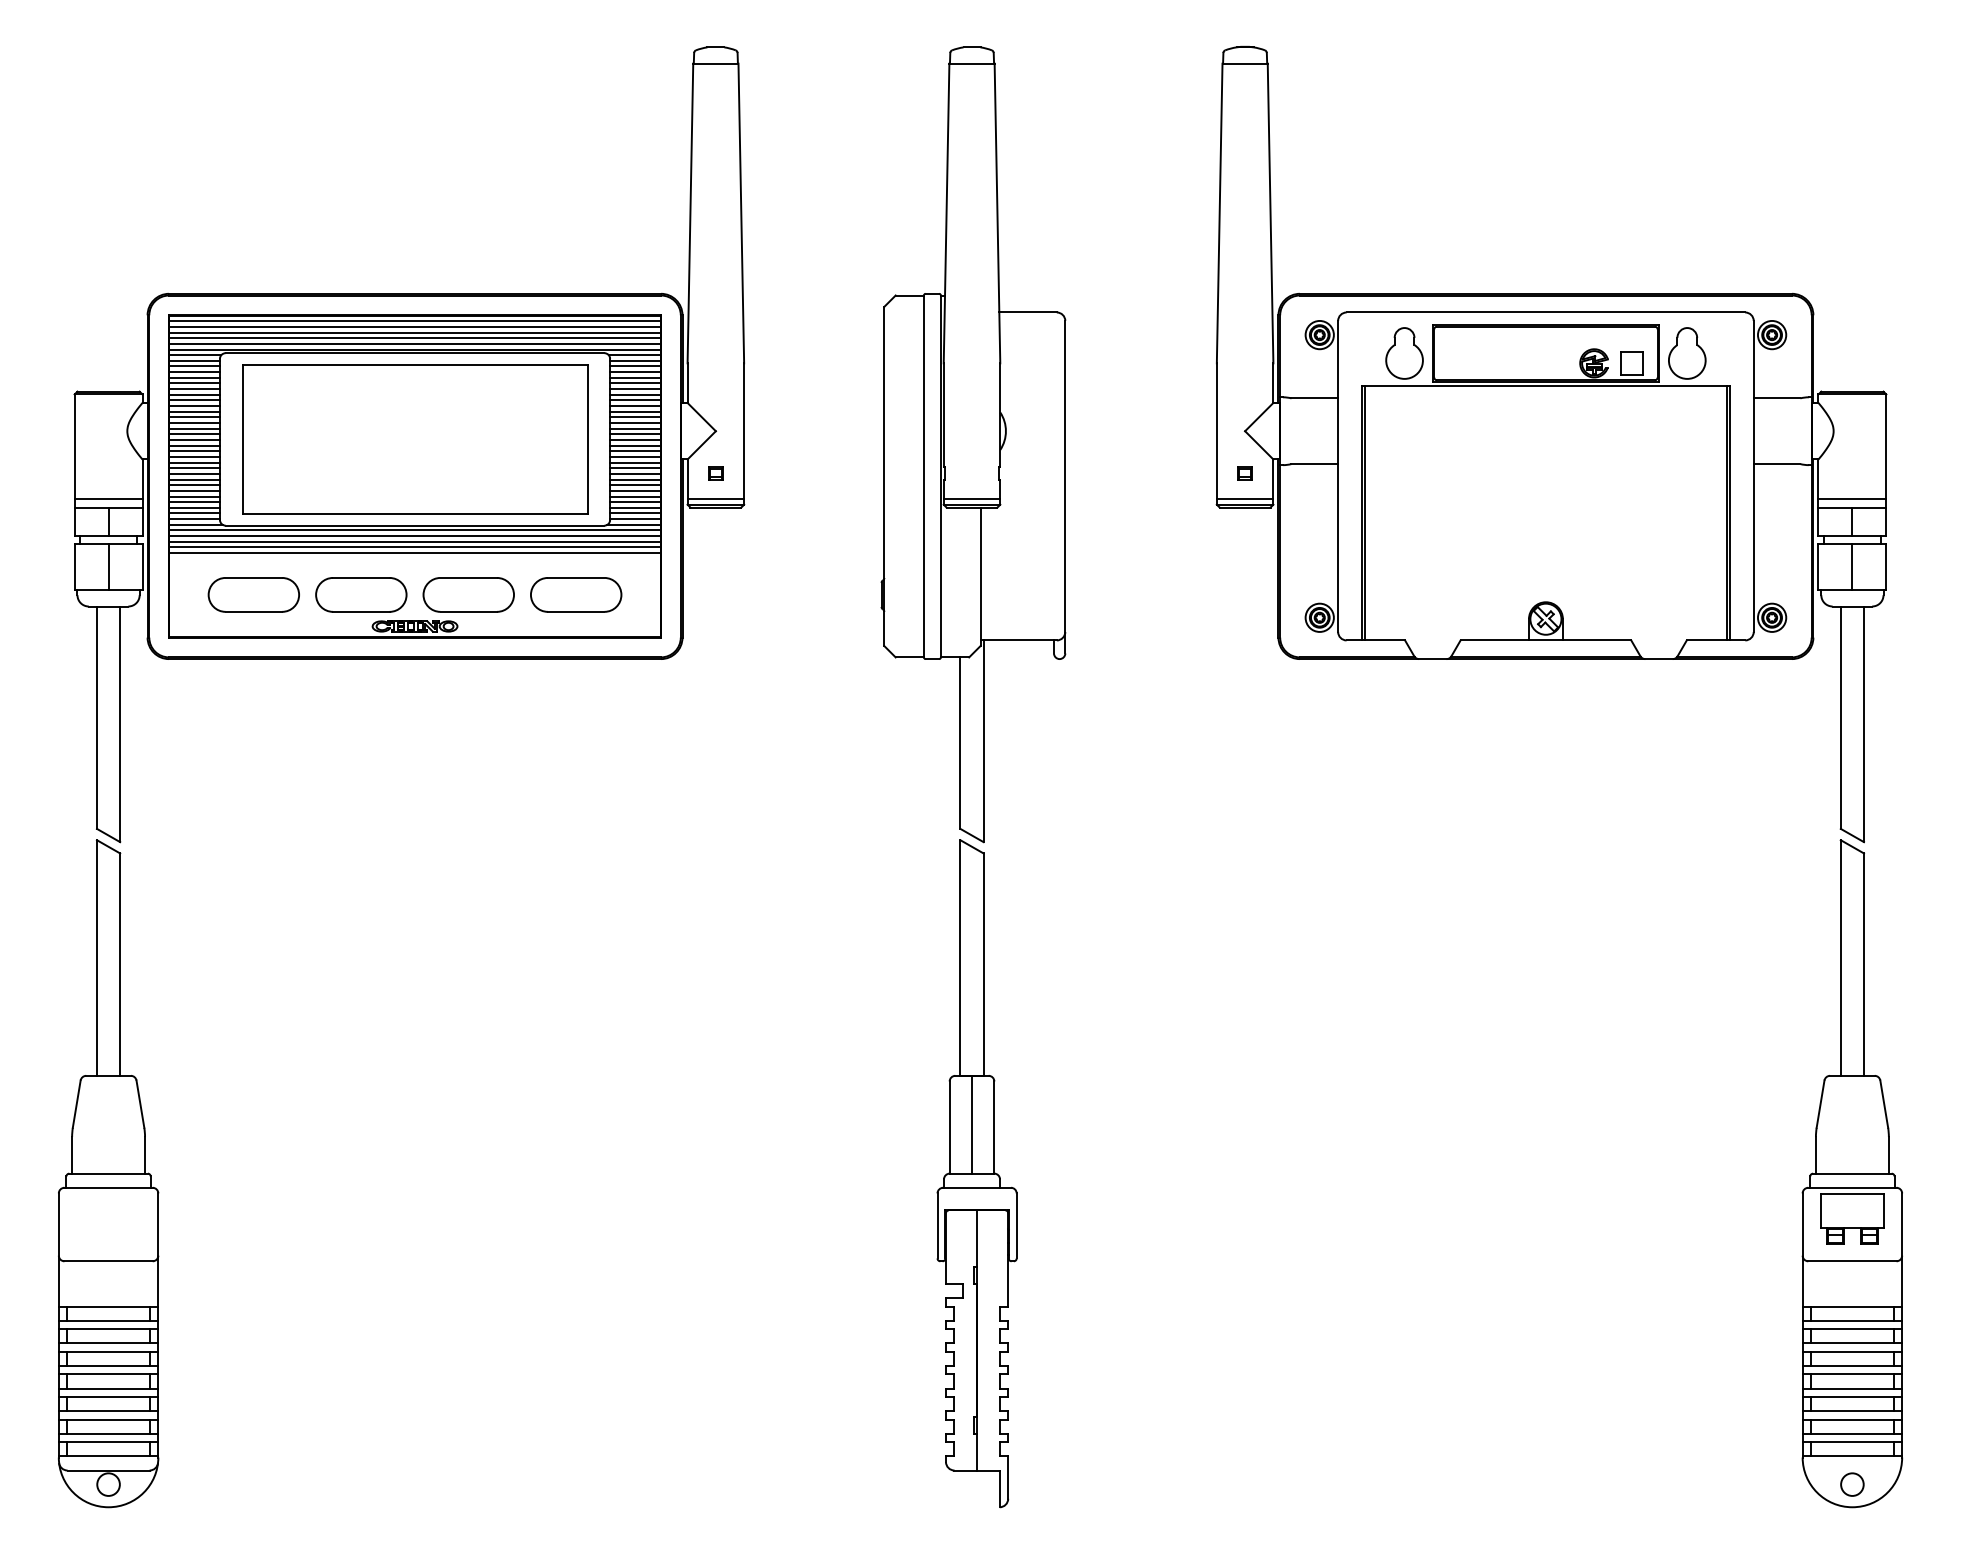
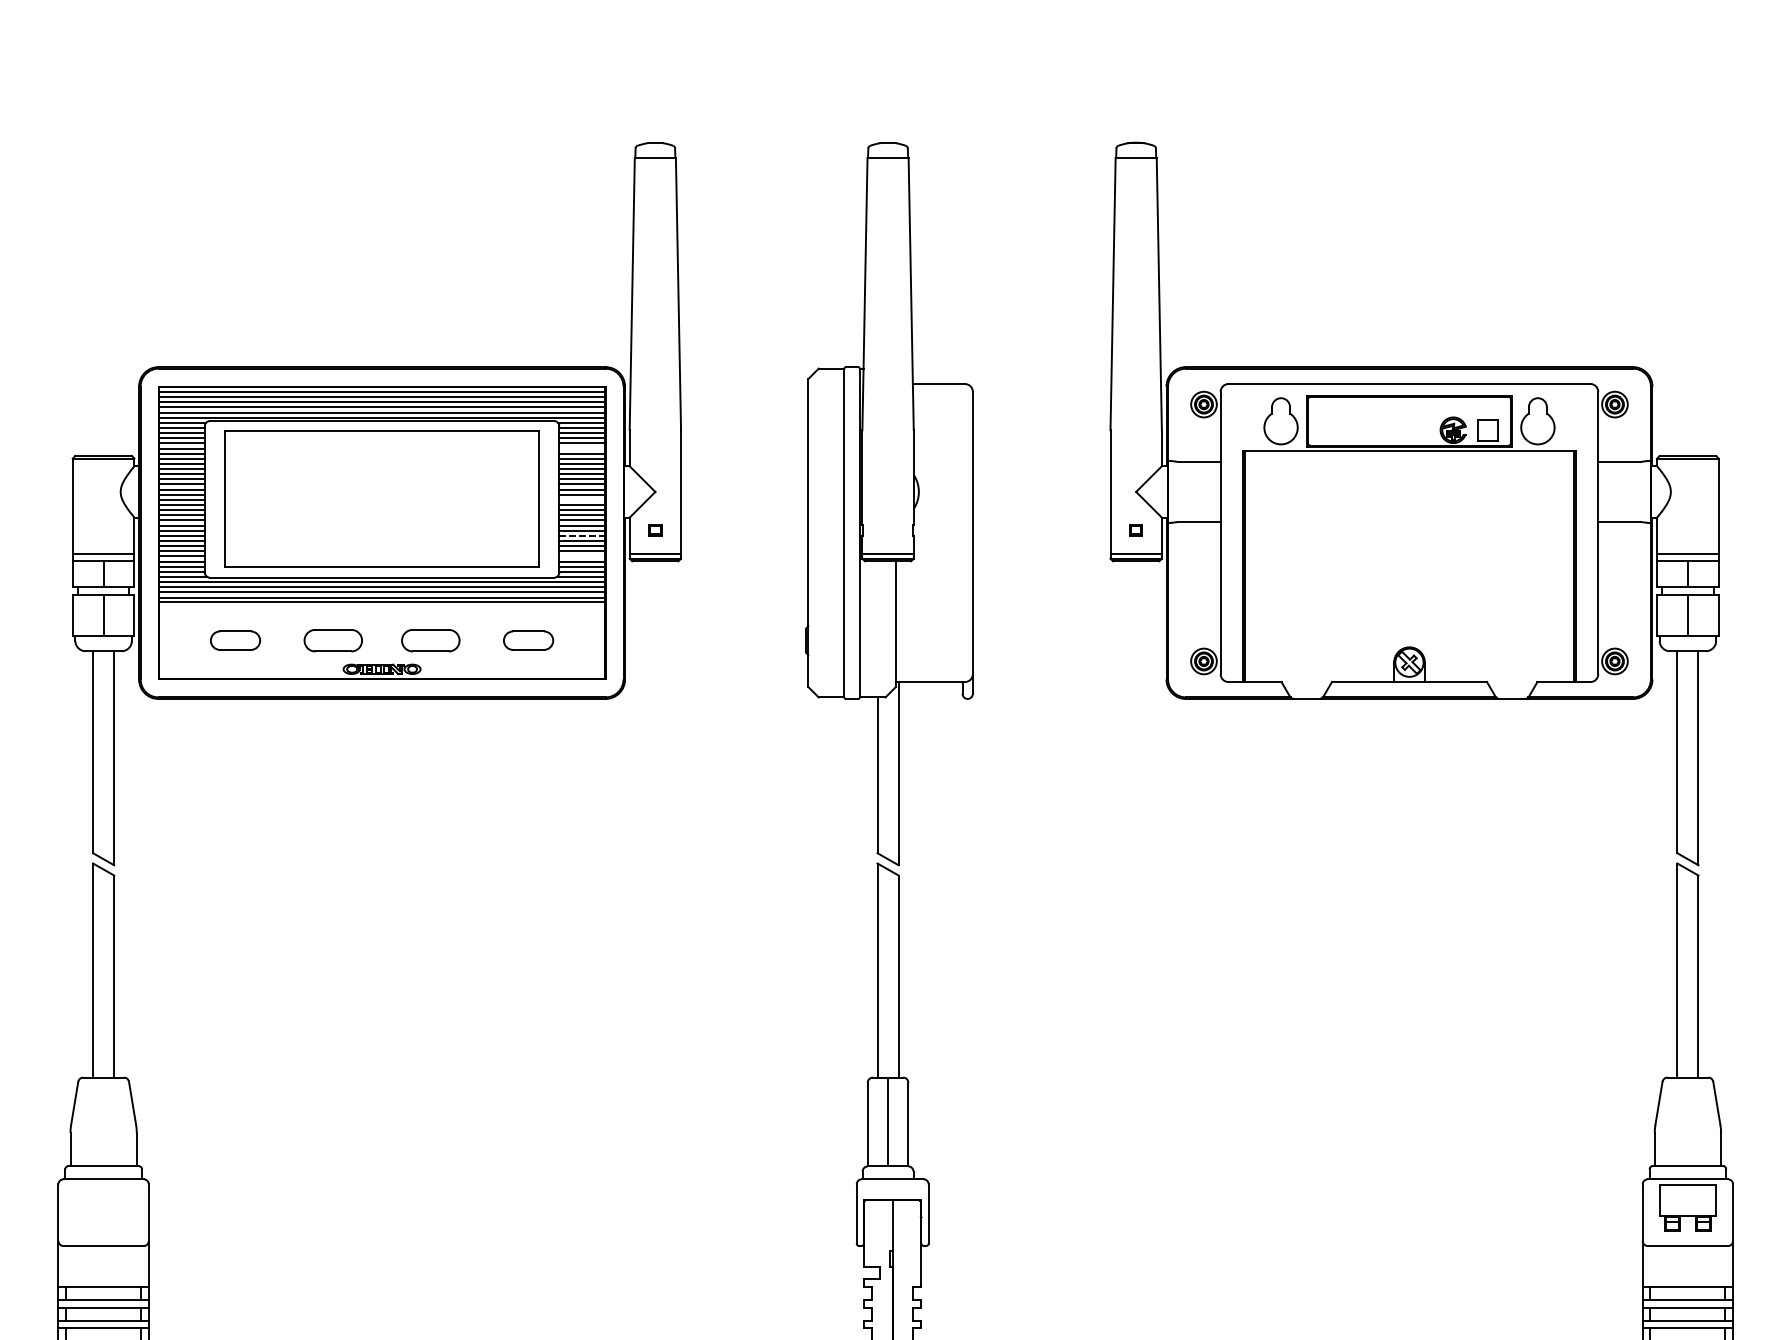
line: (635, 383) -> (582, 448), removed
line: (635, 439) -> (582, 499), removed
line: (635, 479) -> (582, 535), solid -> dashed
line: (635, 502) -> (582, 556), removed
part: (253, 594) -> (235, 640), size x0.6
part: (361, 594) -> (333, 640), size x0.7
part: (468, 594) -> (430, 640), size x0.7
part: (576, 594) -> (528, 640), size x0.6

